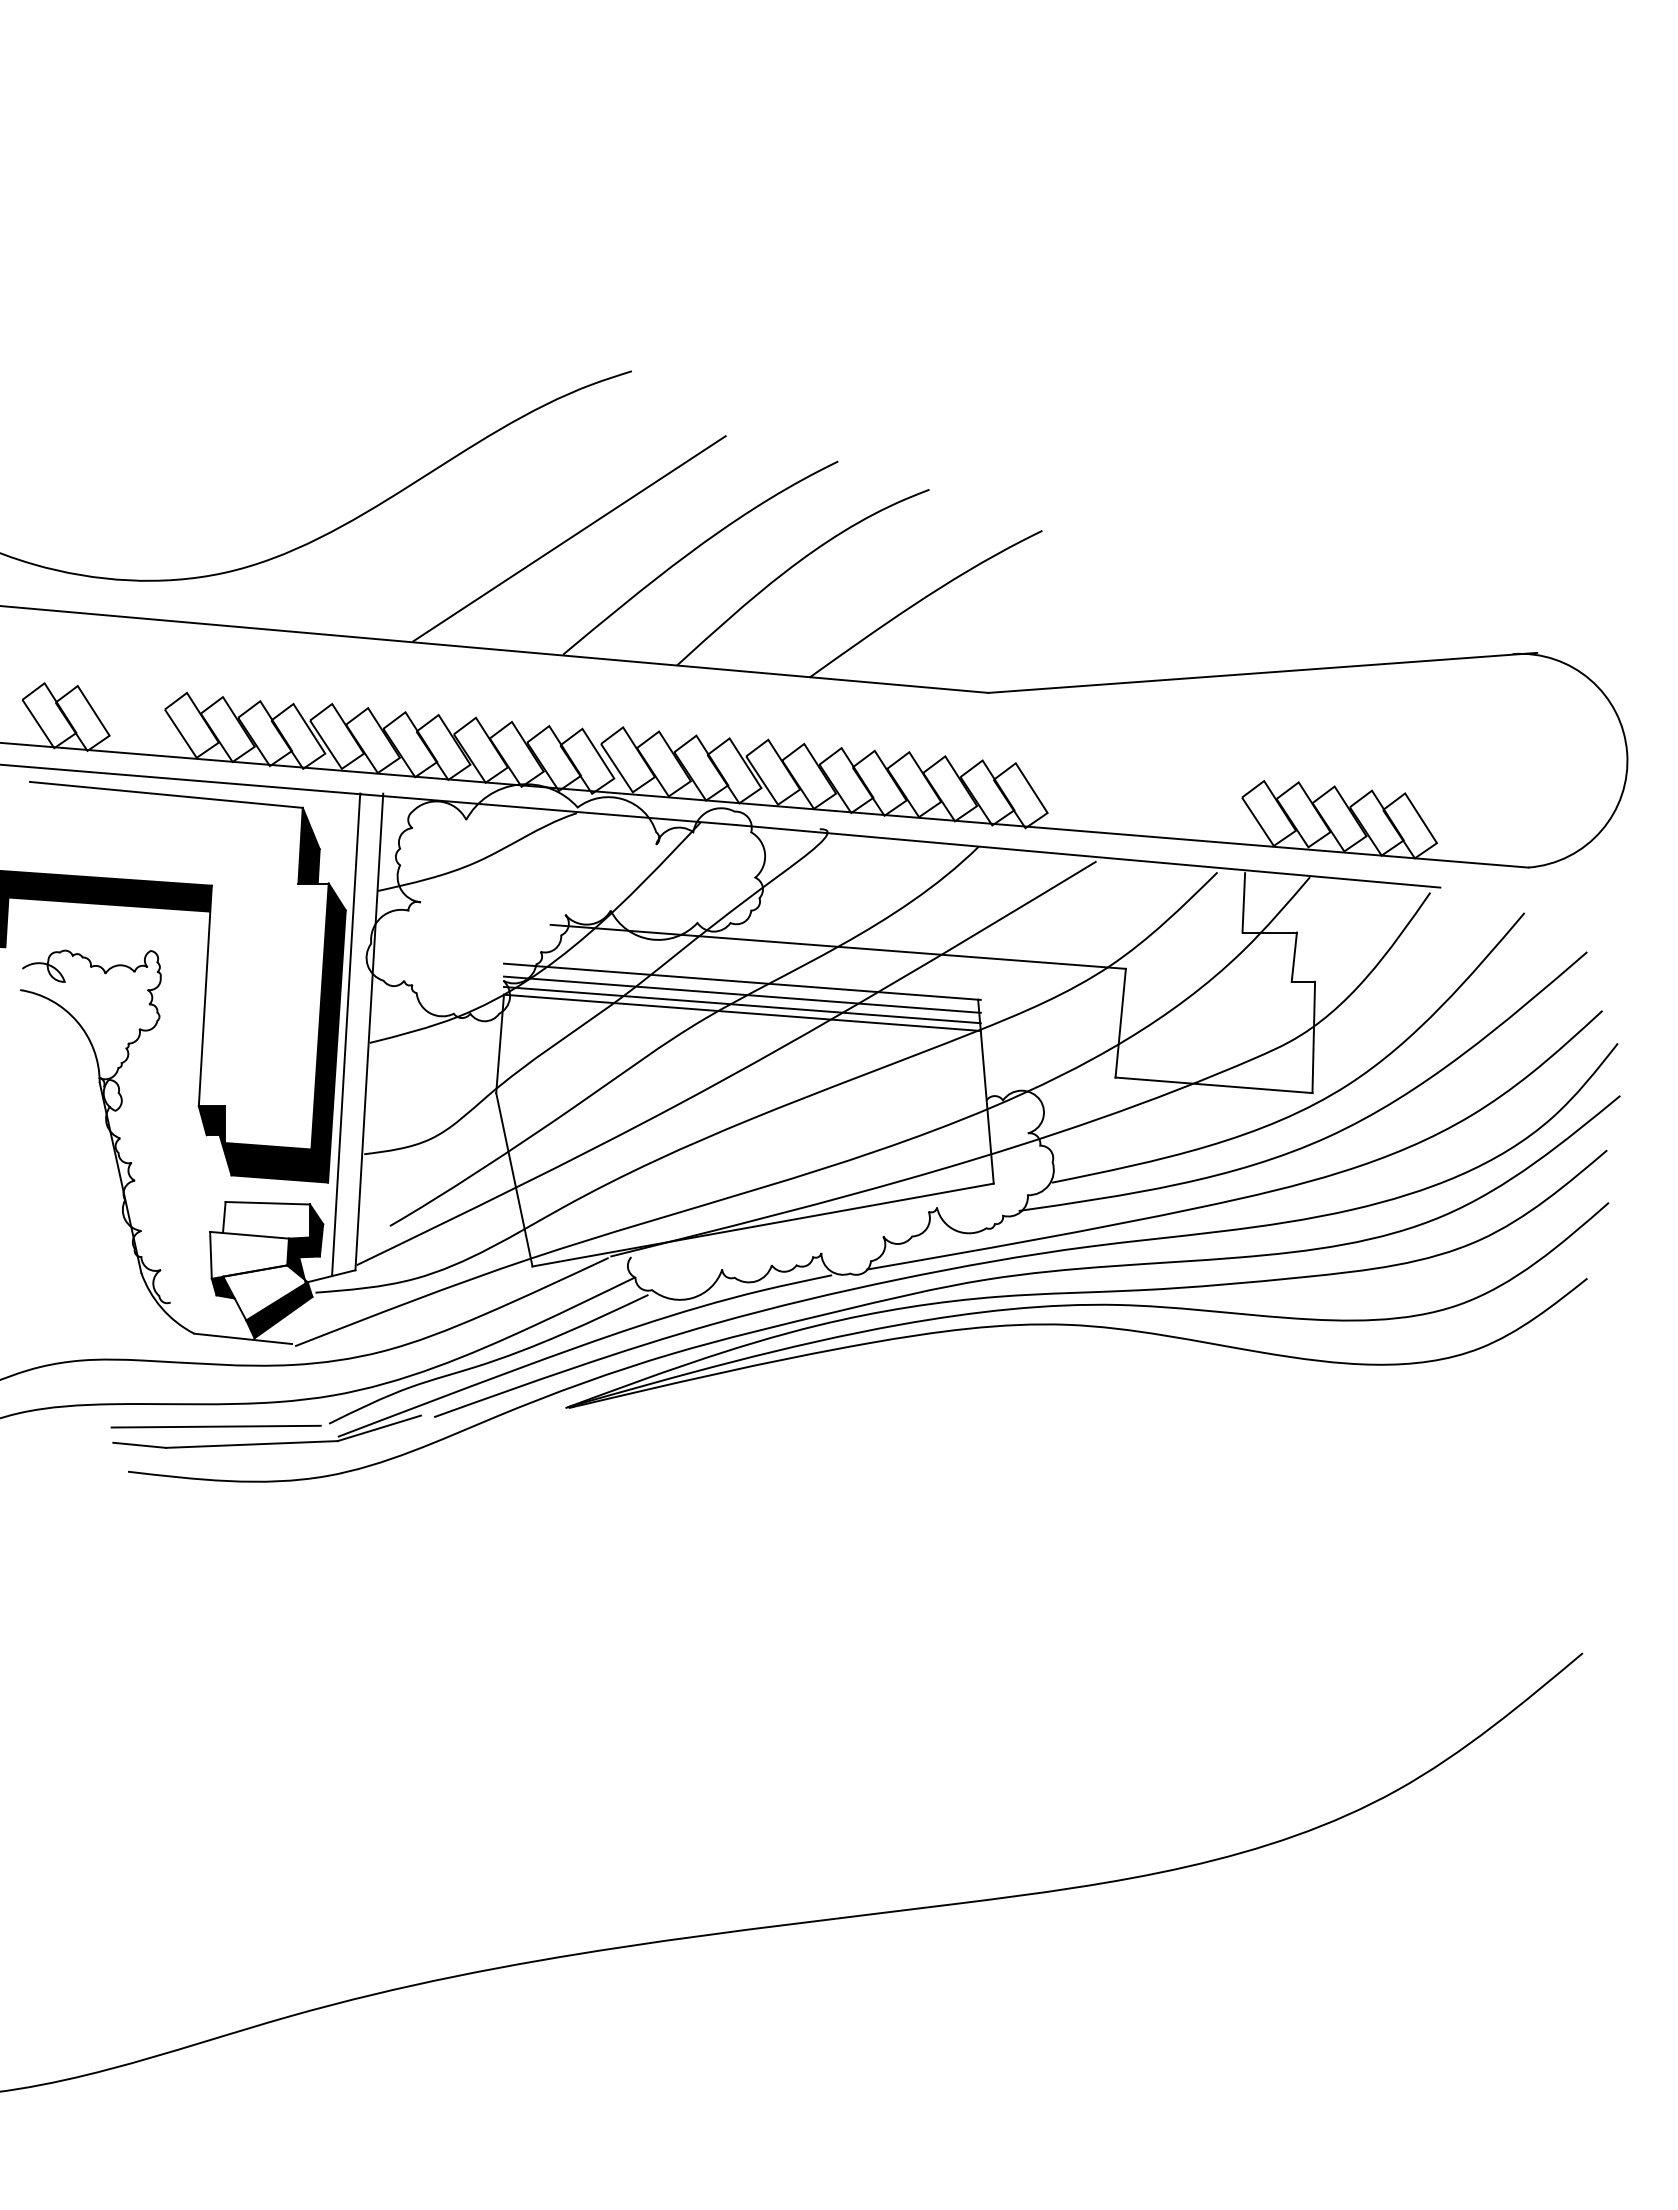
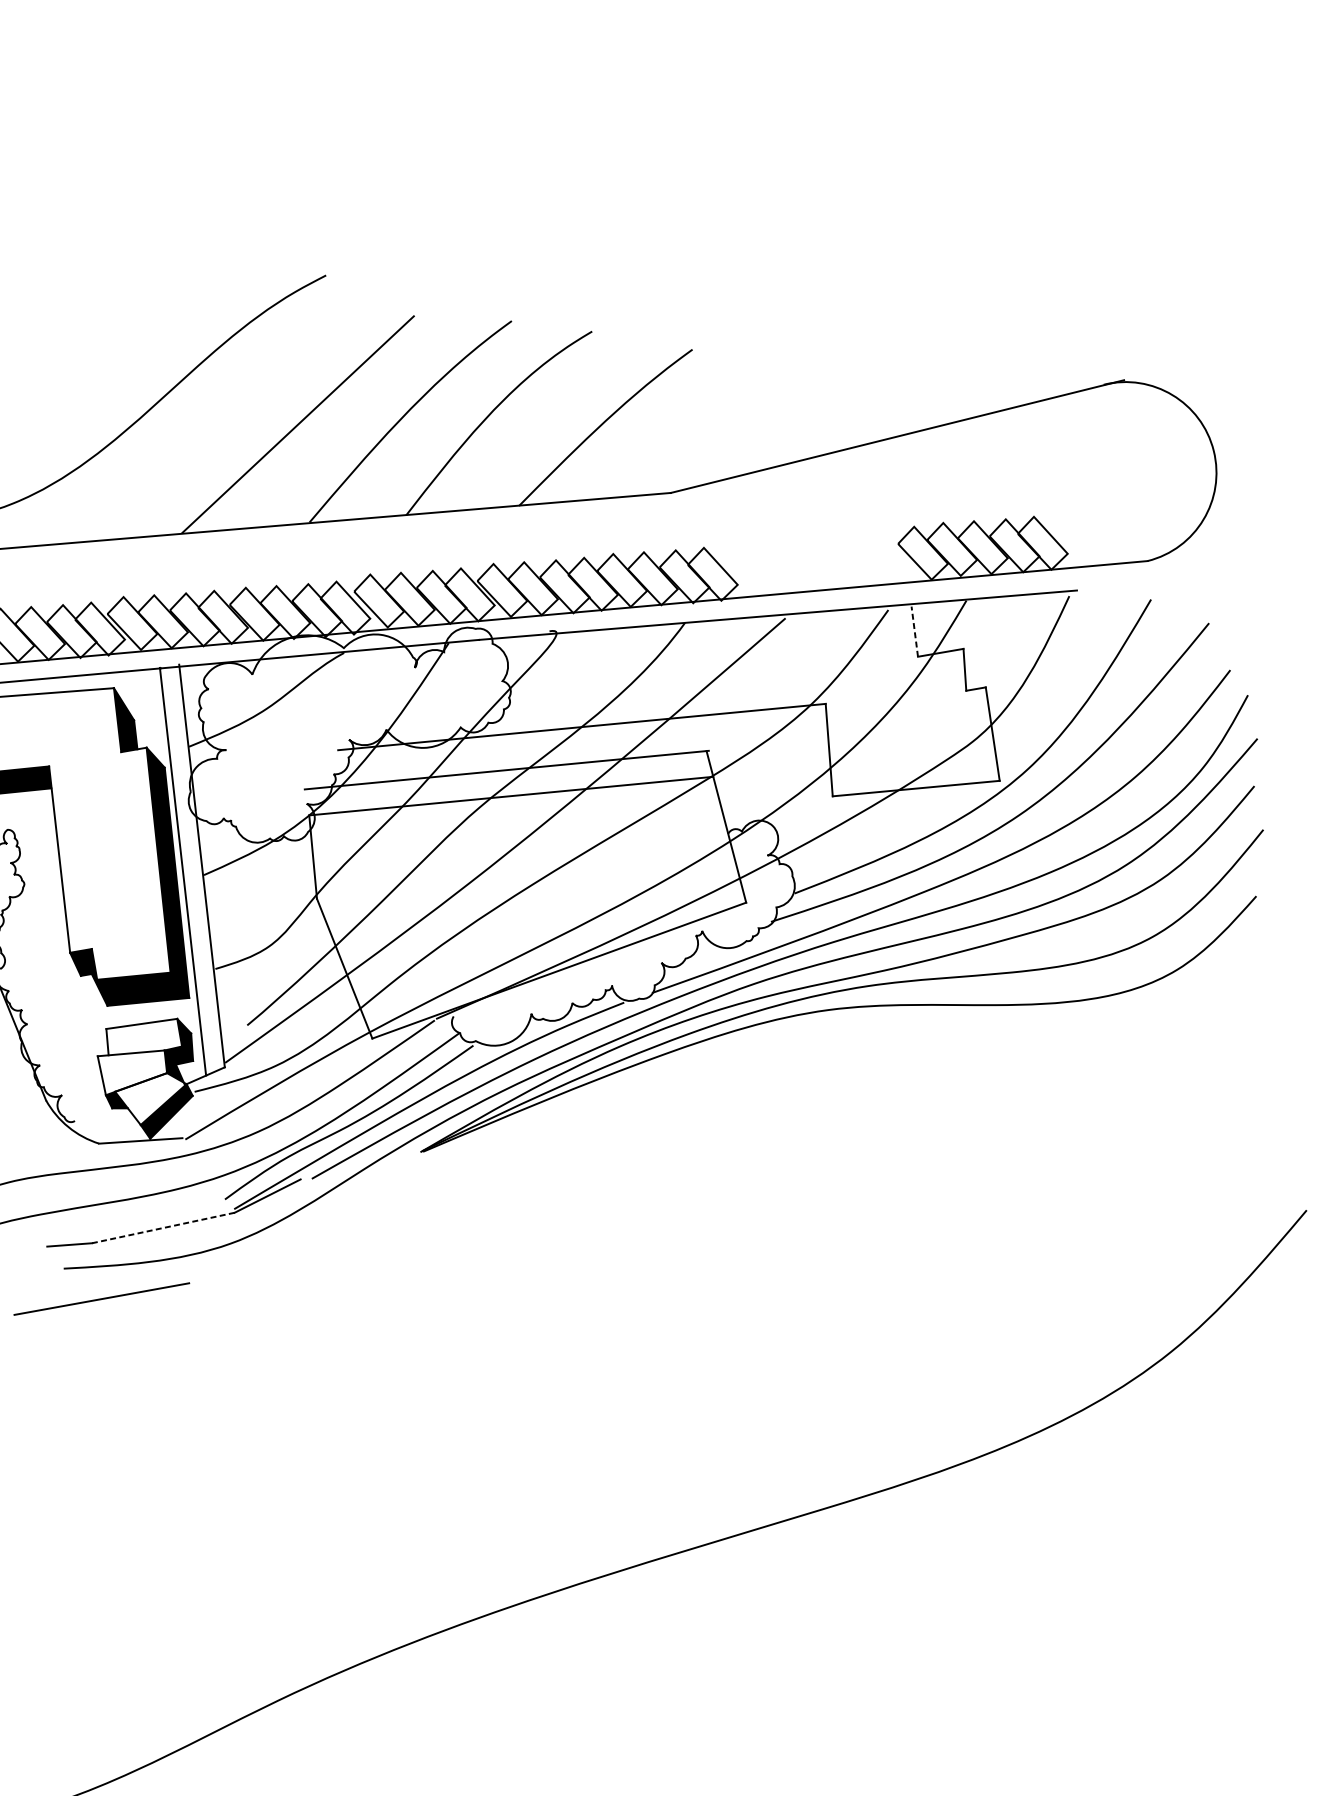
line: (1243, 902) -> (914, 631), solid -> dashed
line: (742, 994) -> (508, 780), removed
line: (742, 1004) -> (510, 789), removed
line: (215, 1426) -> (101, 1299), moved
line: (251, 1444) -> (163, 1228), solid -> dashed

